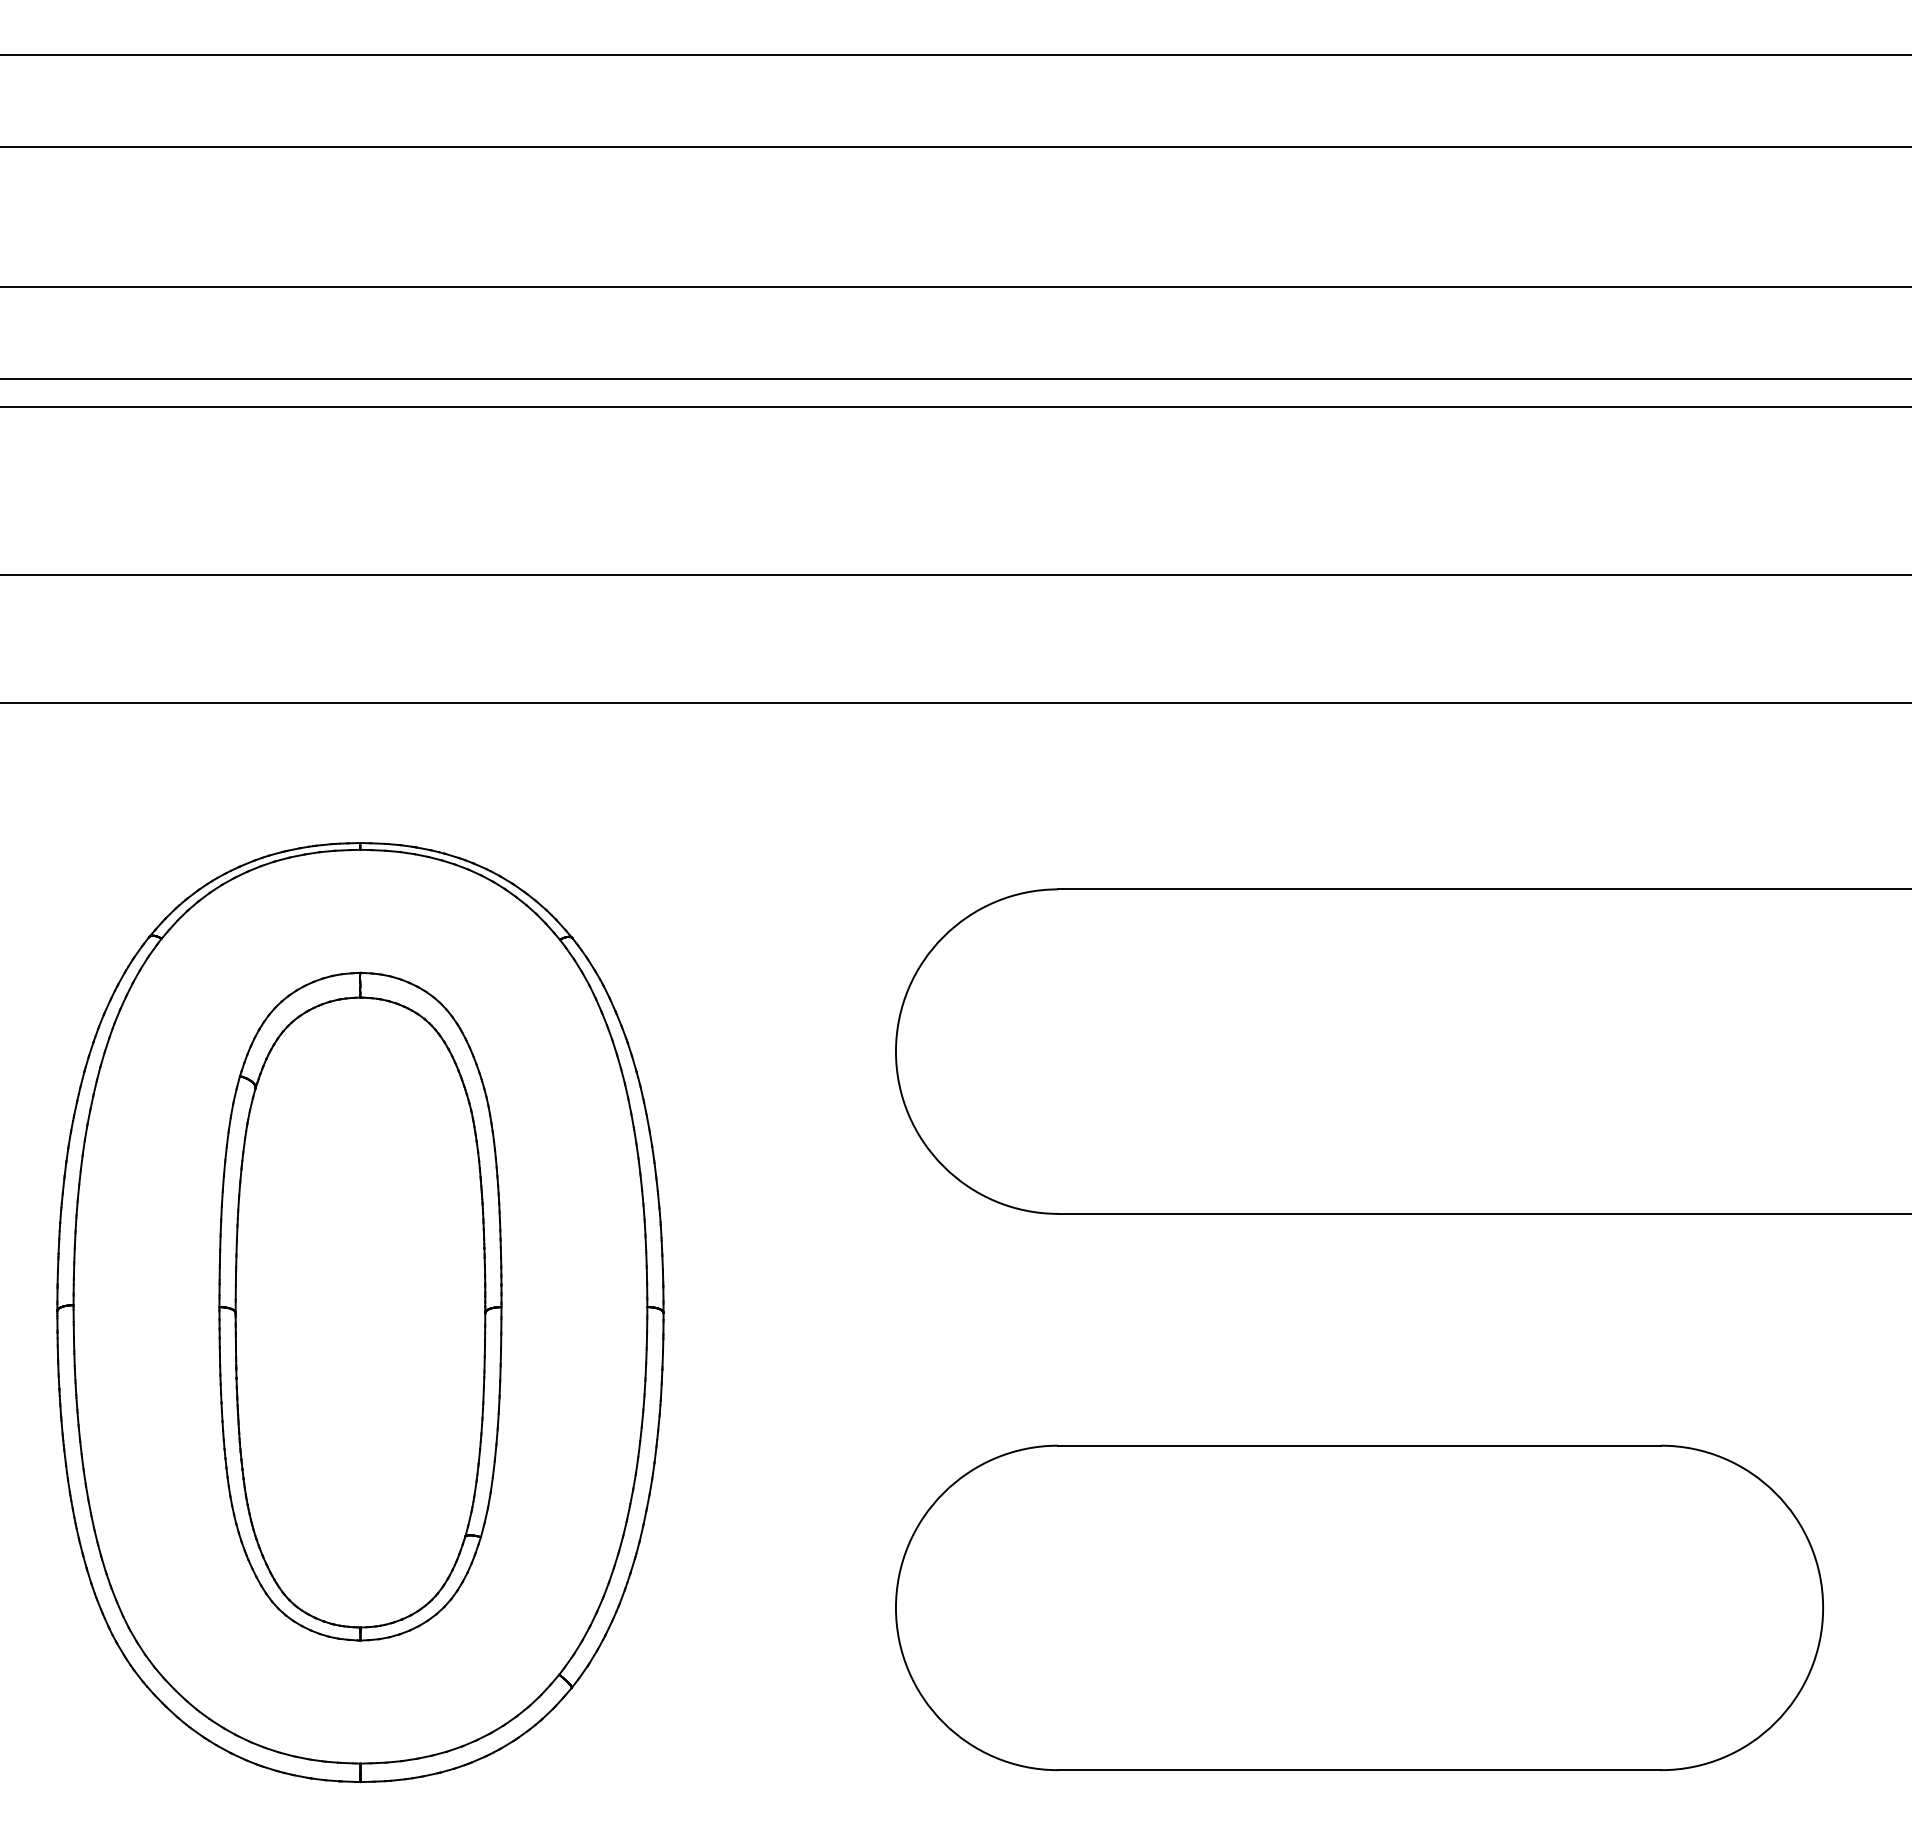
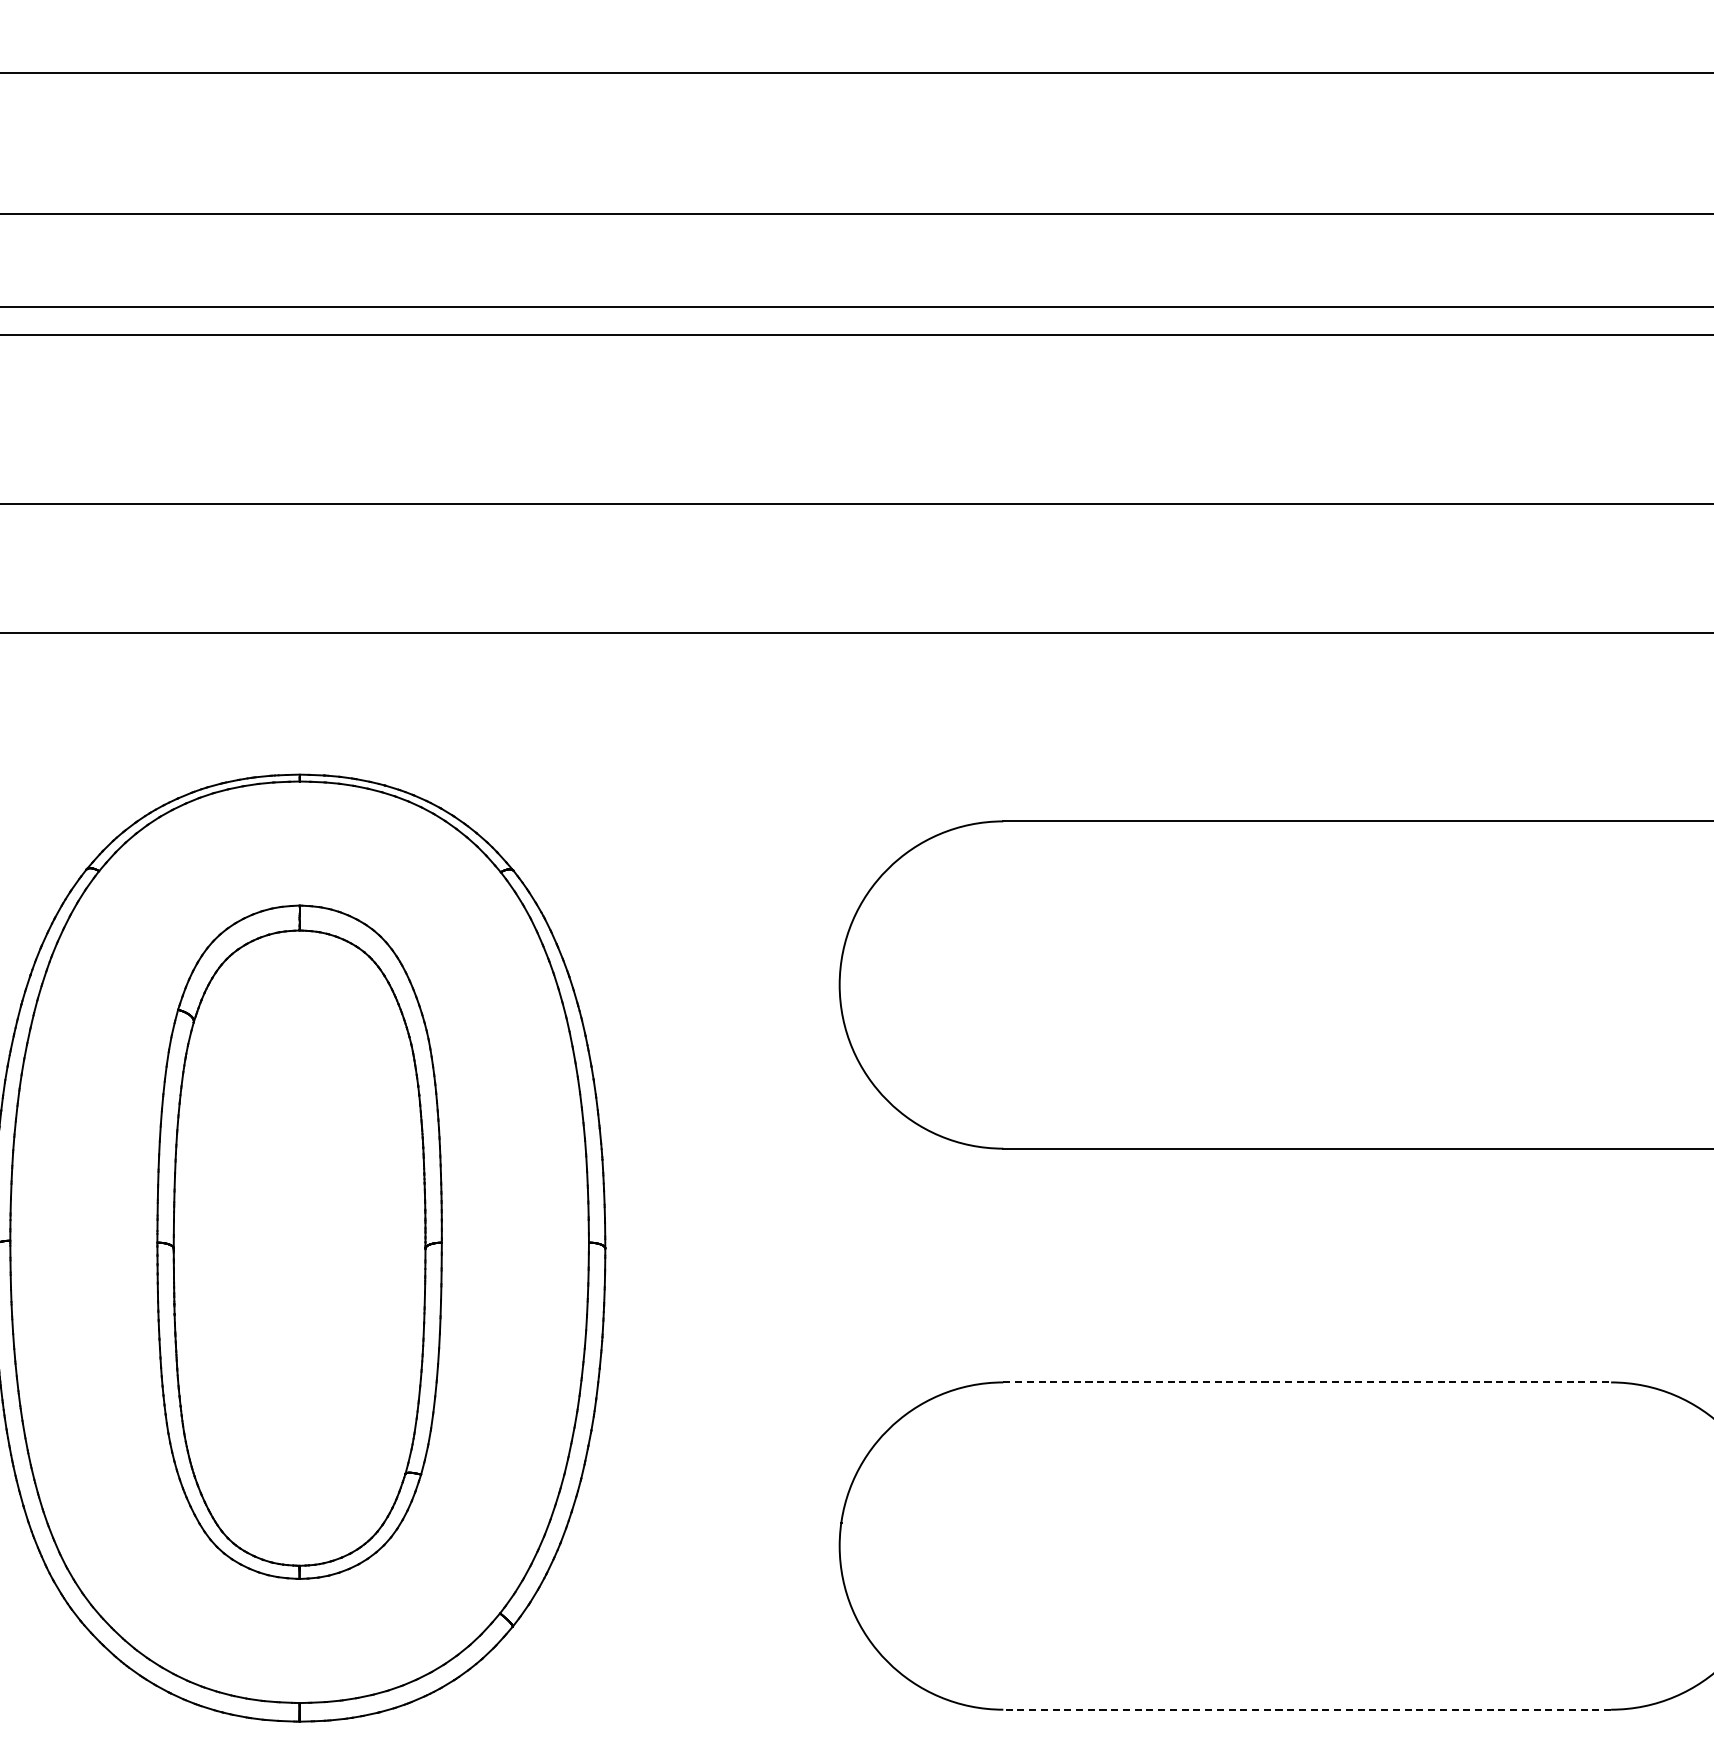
line: (1360, 1445) -> (1308, 1382), solid -> dashed
line: (1359, 1770) -> (1307, 1710), solid -> dashed

